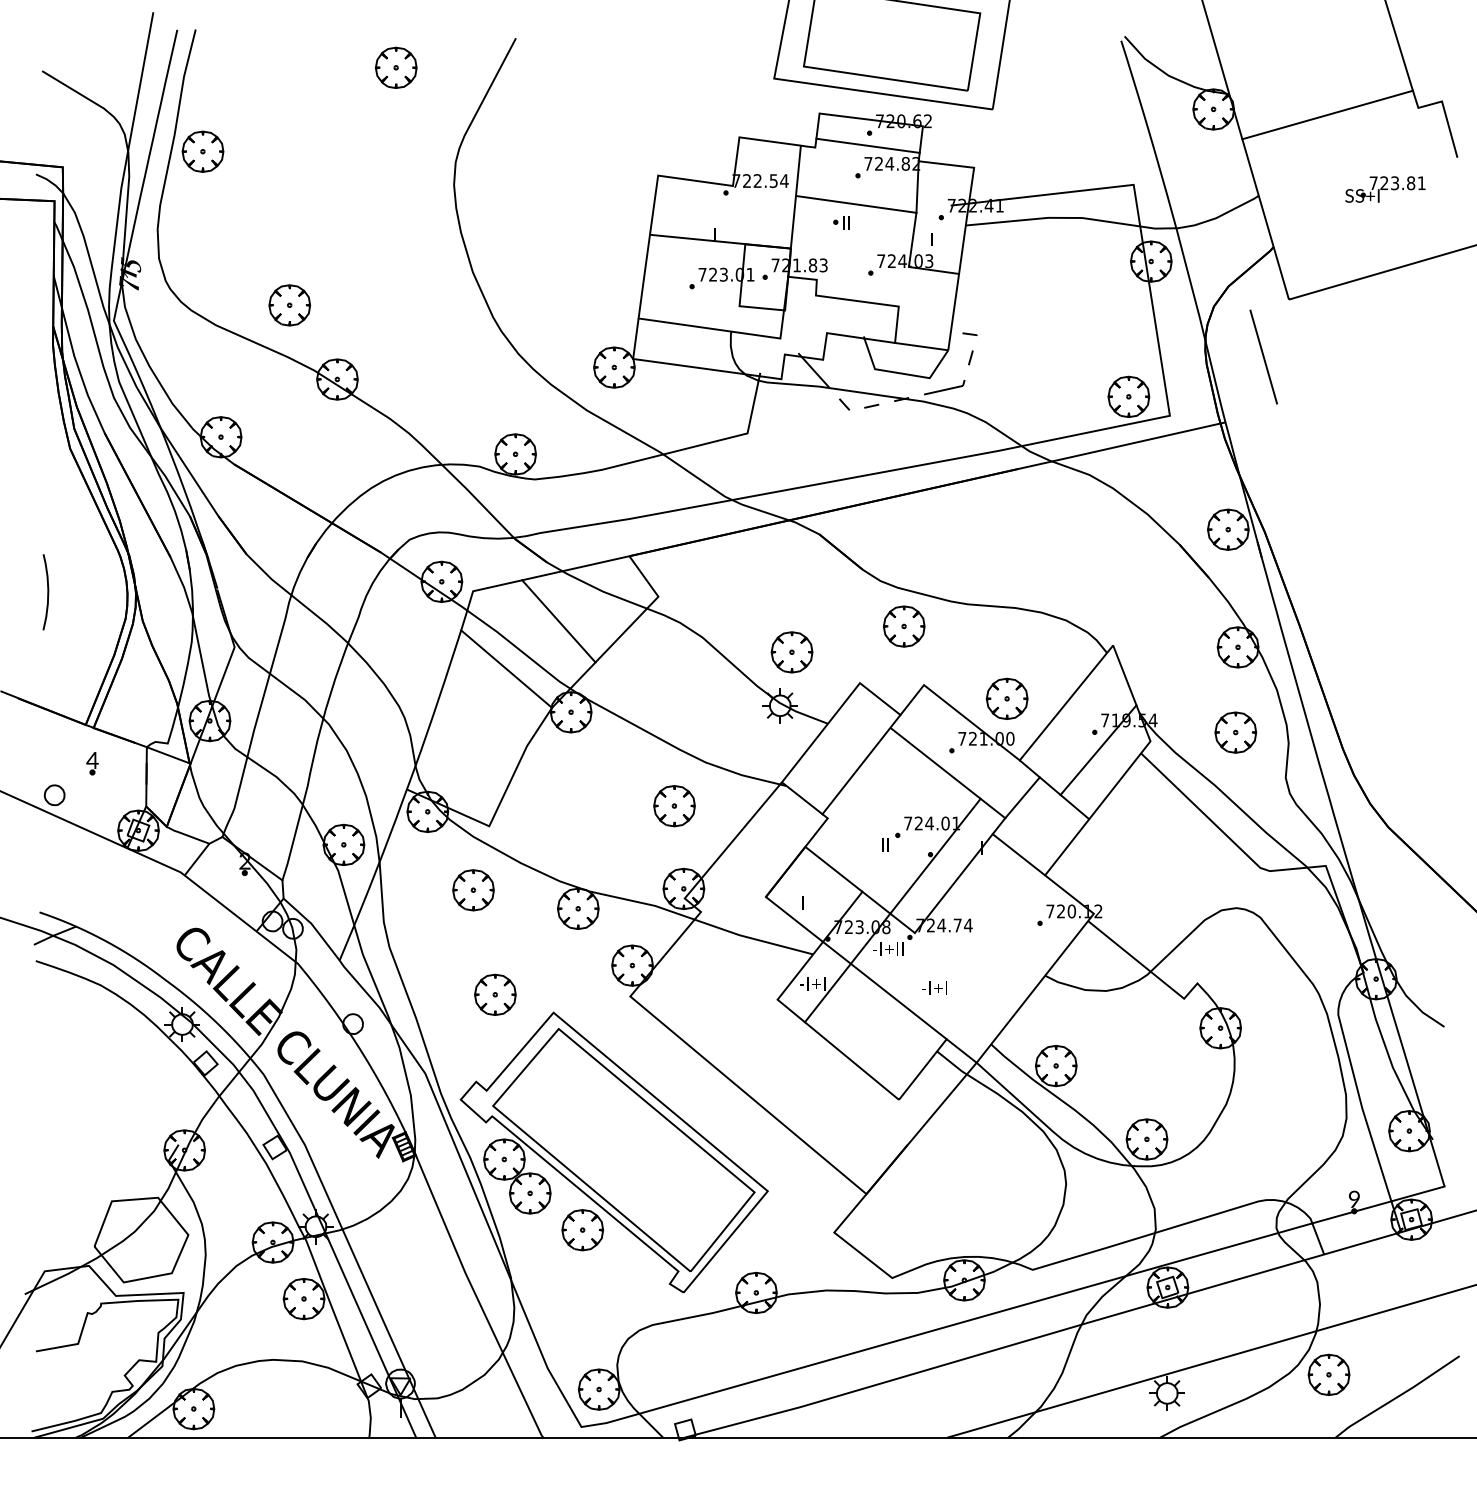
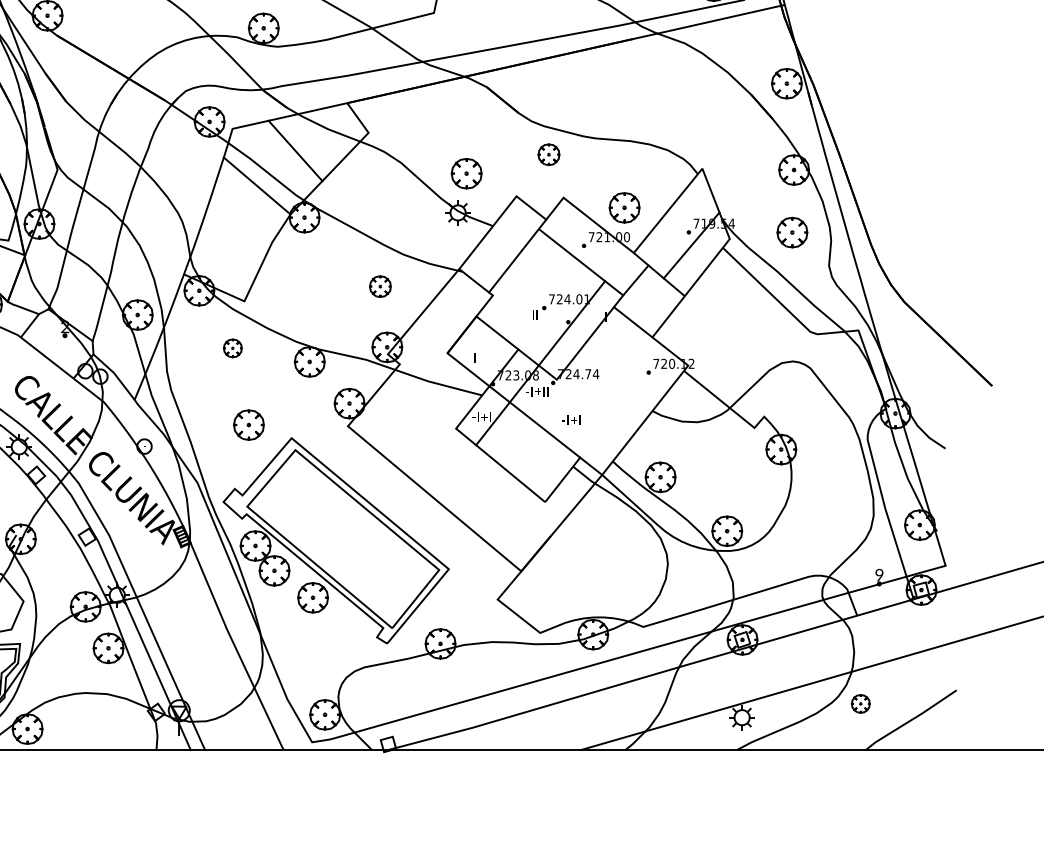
part: (903, 626) -> (548, 154), size x0.7
part: (674, 806) -> (380, 286), size x0.7
part: (473, 890) -> (232, 348), size x0.6
part: (1328, 1374) -> (860, 703), size x0.6

